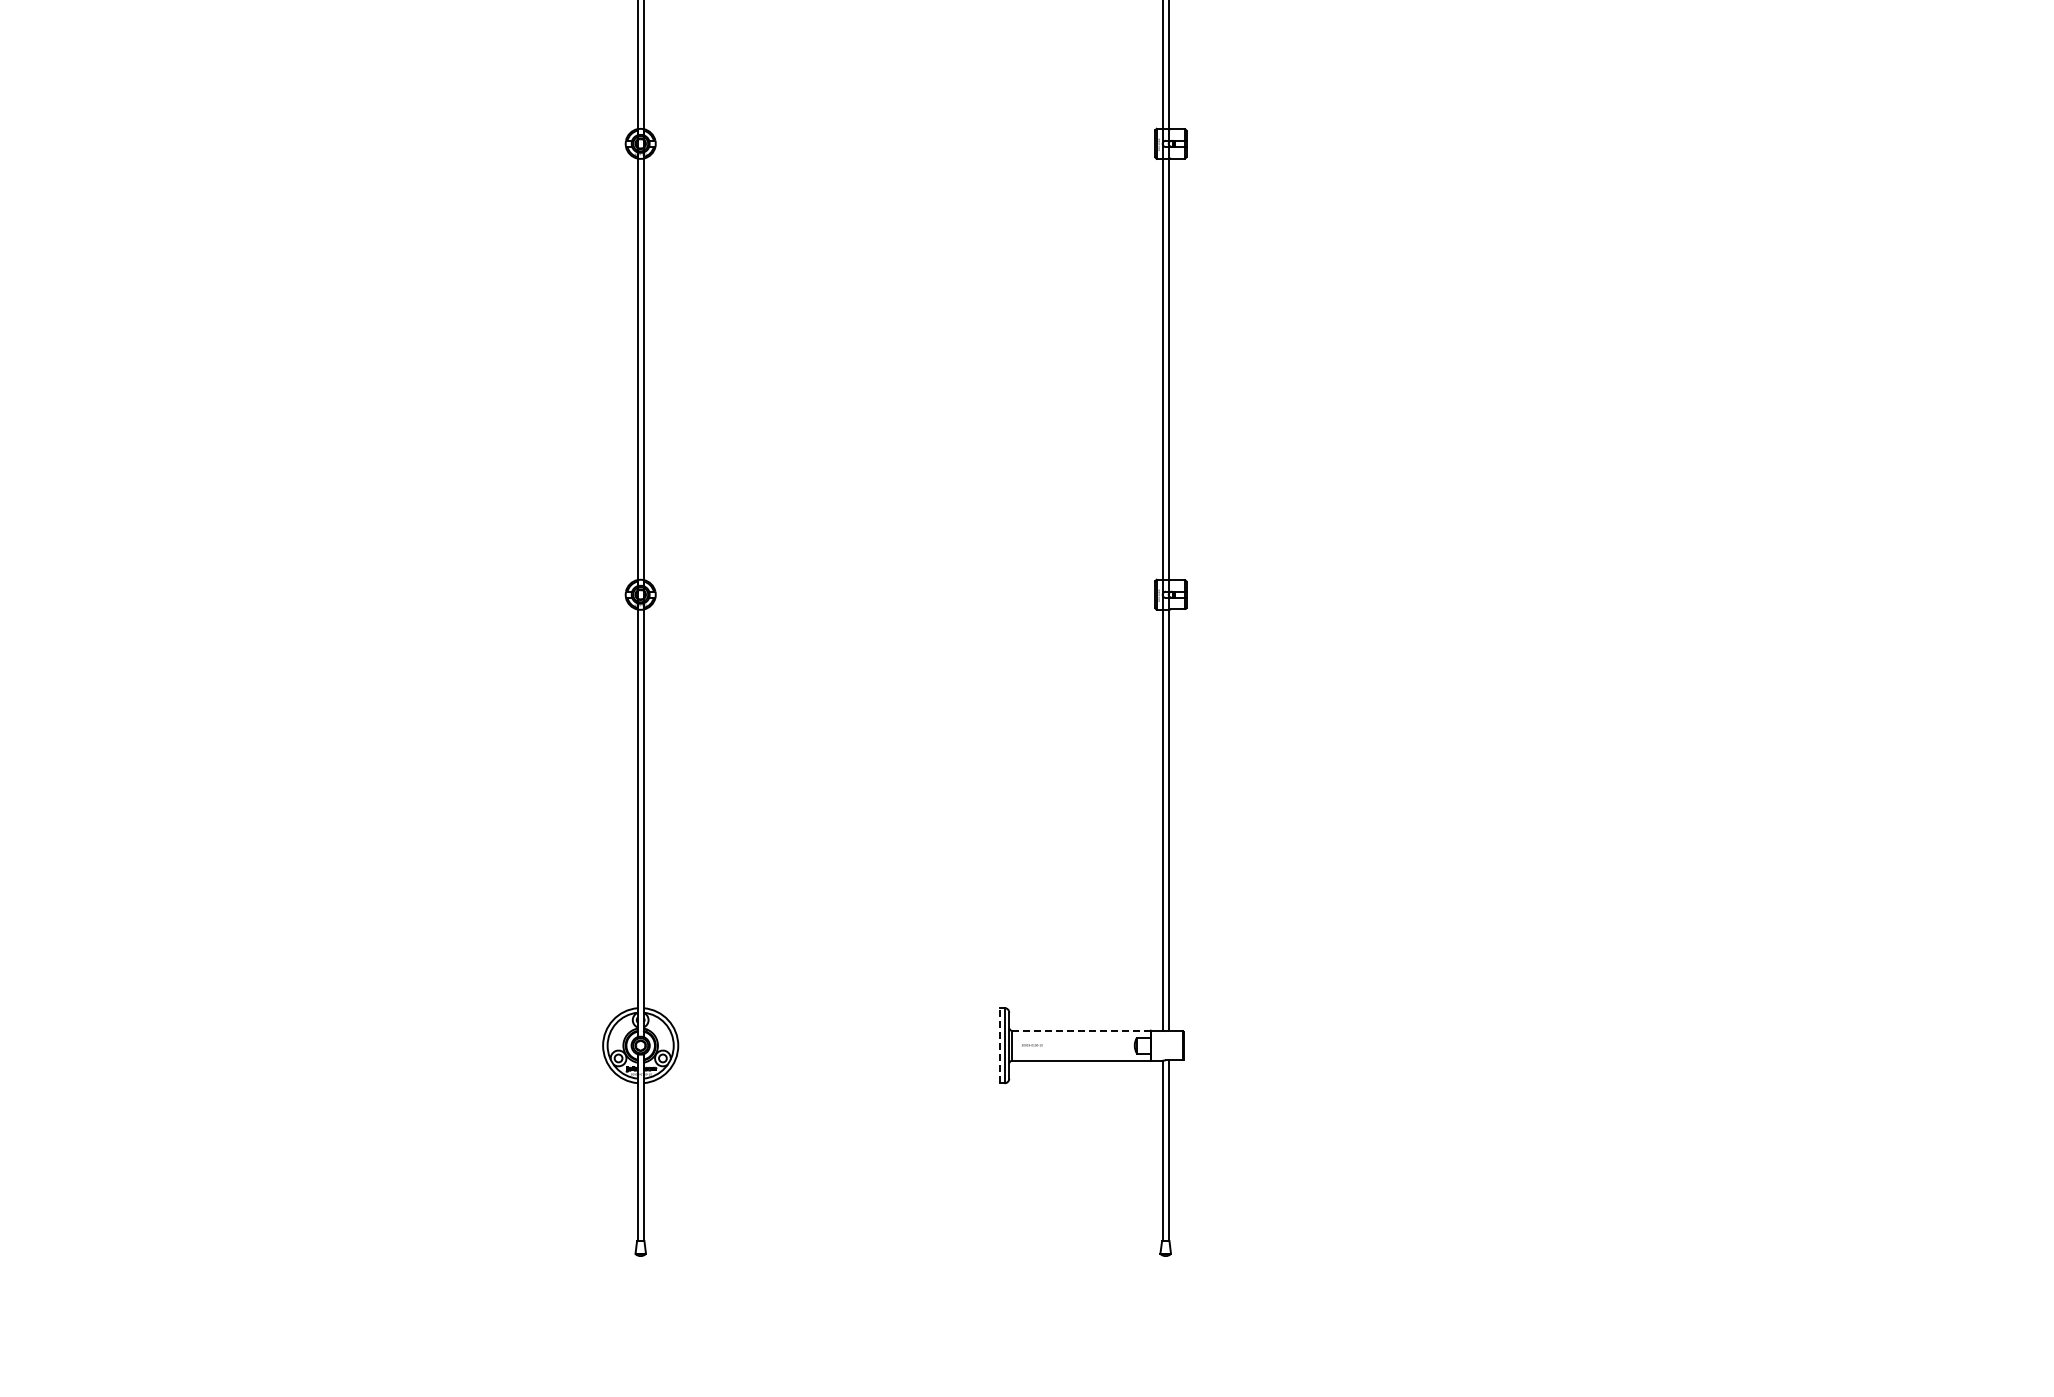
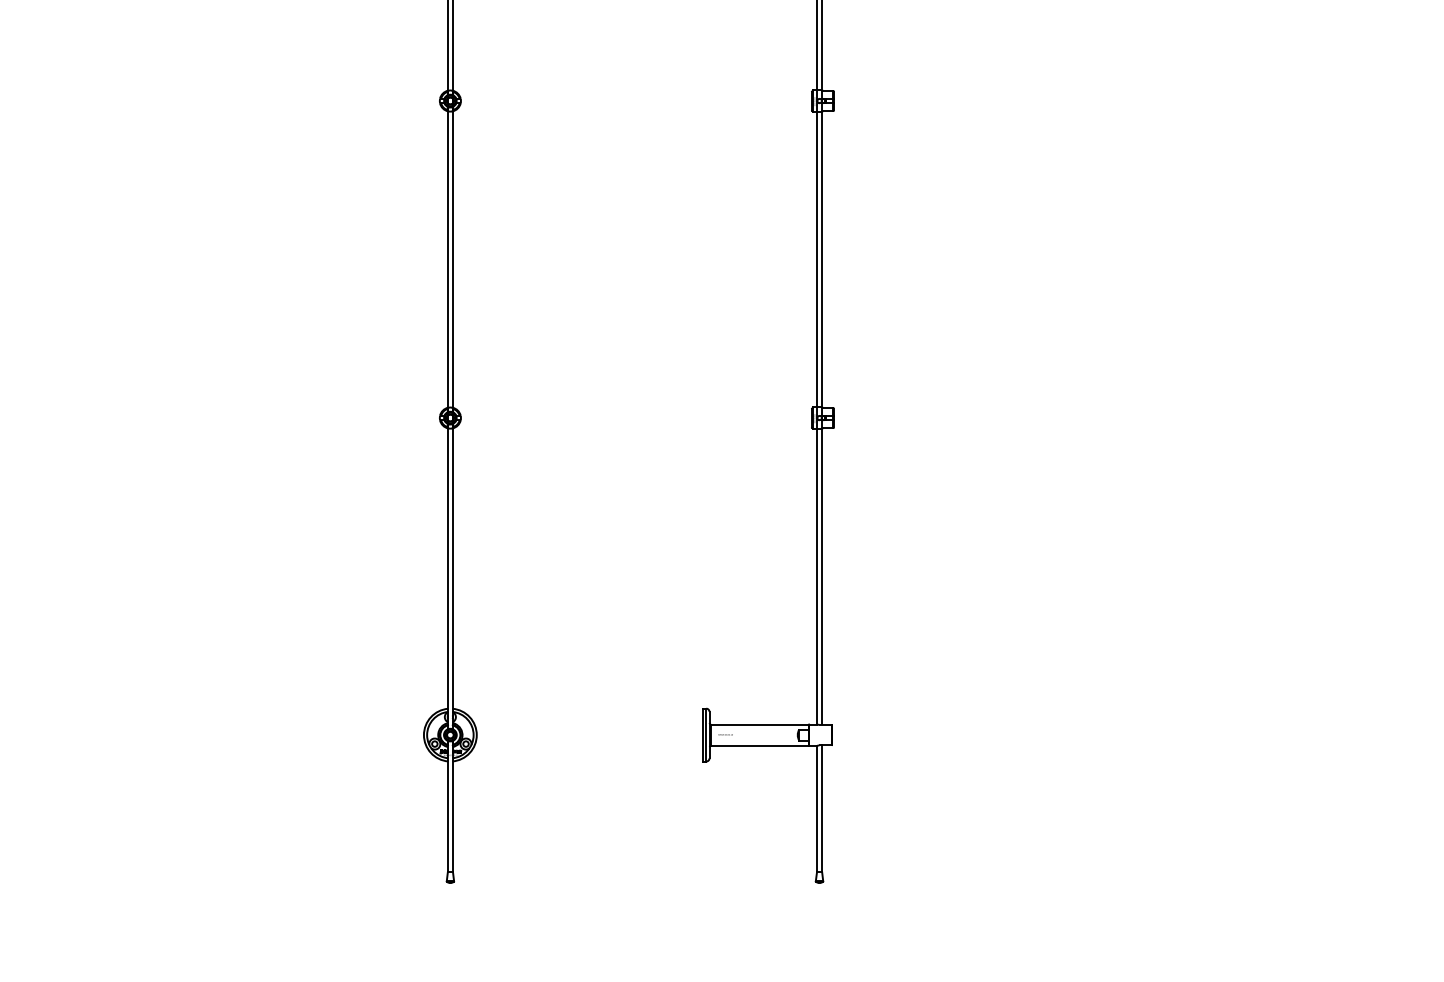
line: (1081, 1030) -> (760, 724), dashed -> solid
line: (1000, 1045) -> (703, 734), dashed -> solid

